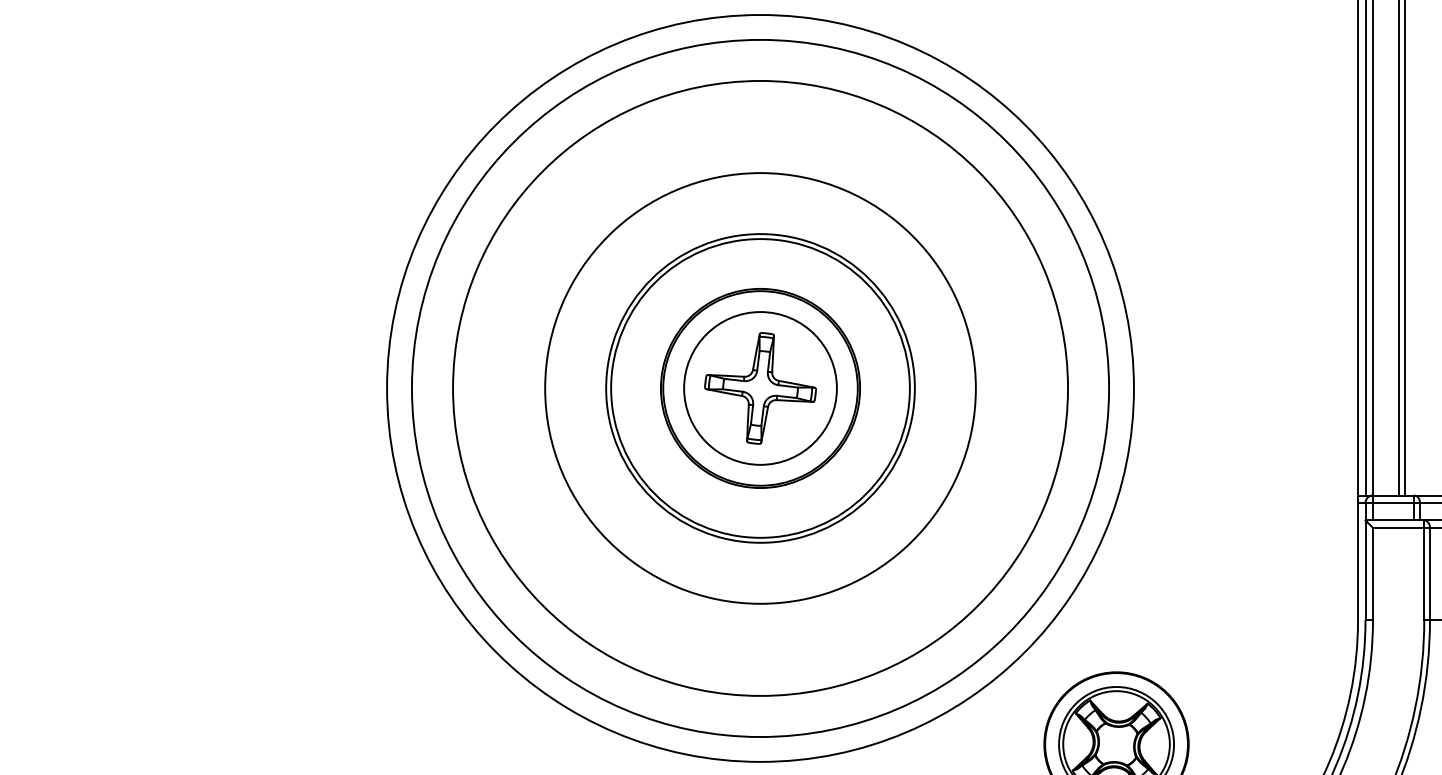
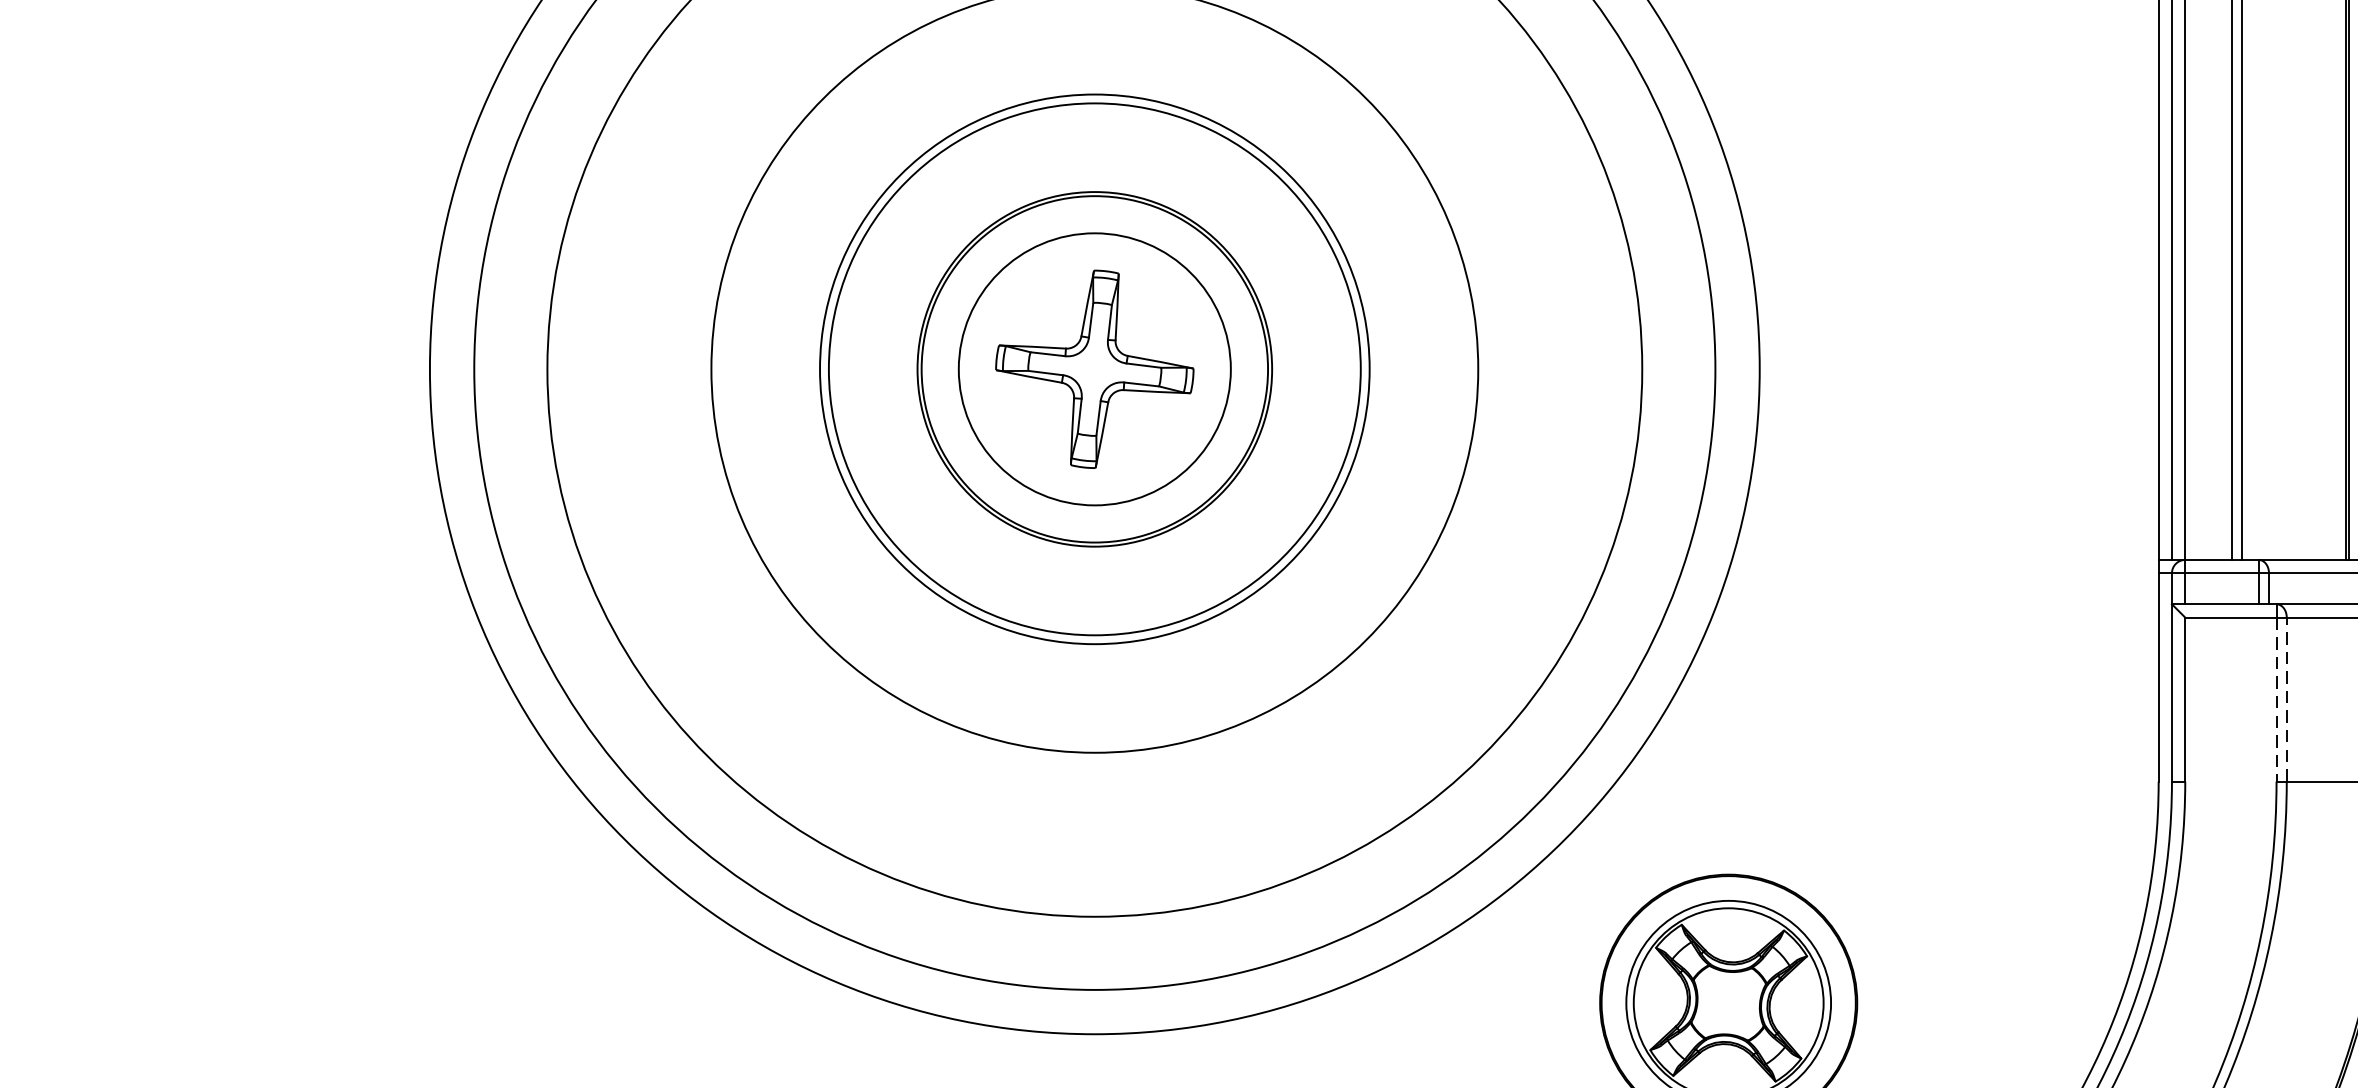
line: (1430, 573) -> (2287, 698), solid -> dashed
line: (1424, 574) -> (2276, 700), solid -> dashed

